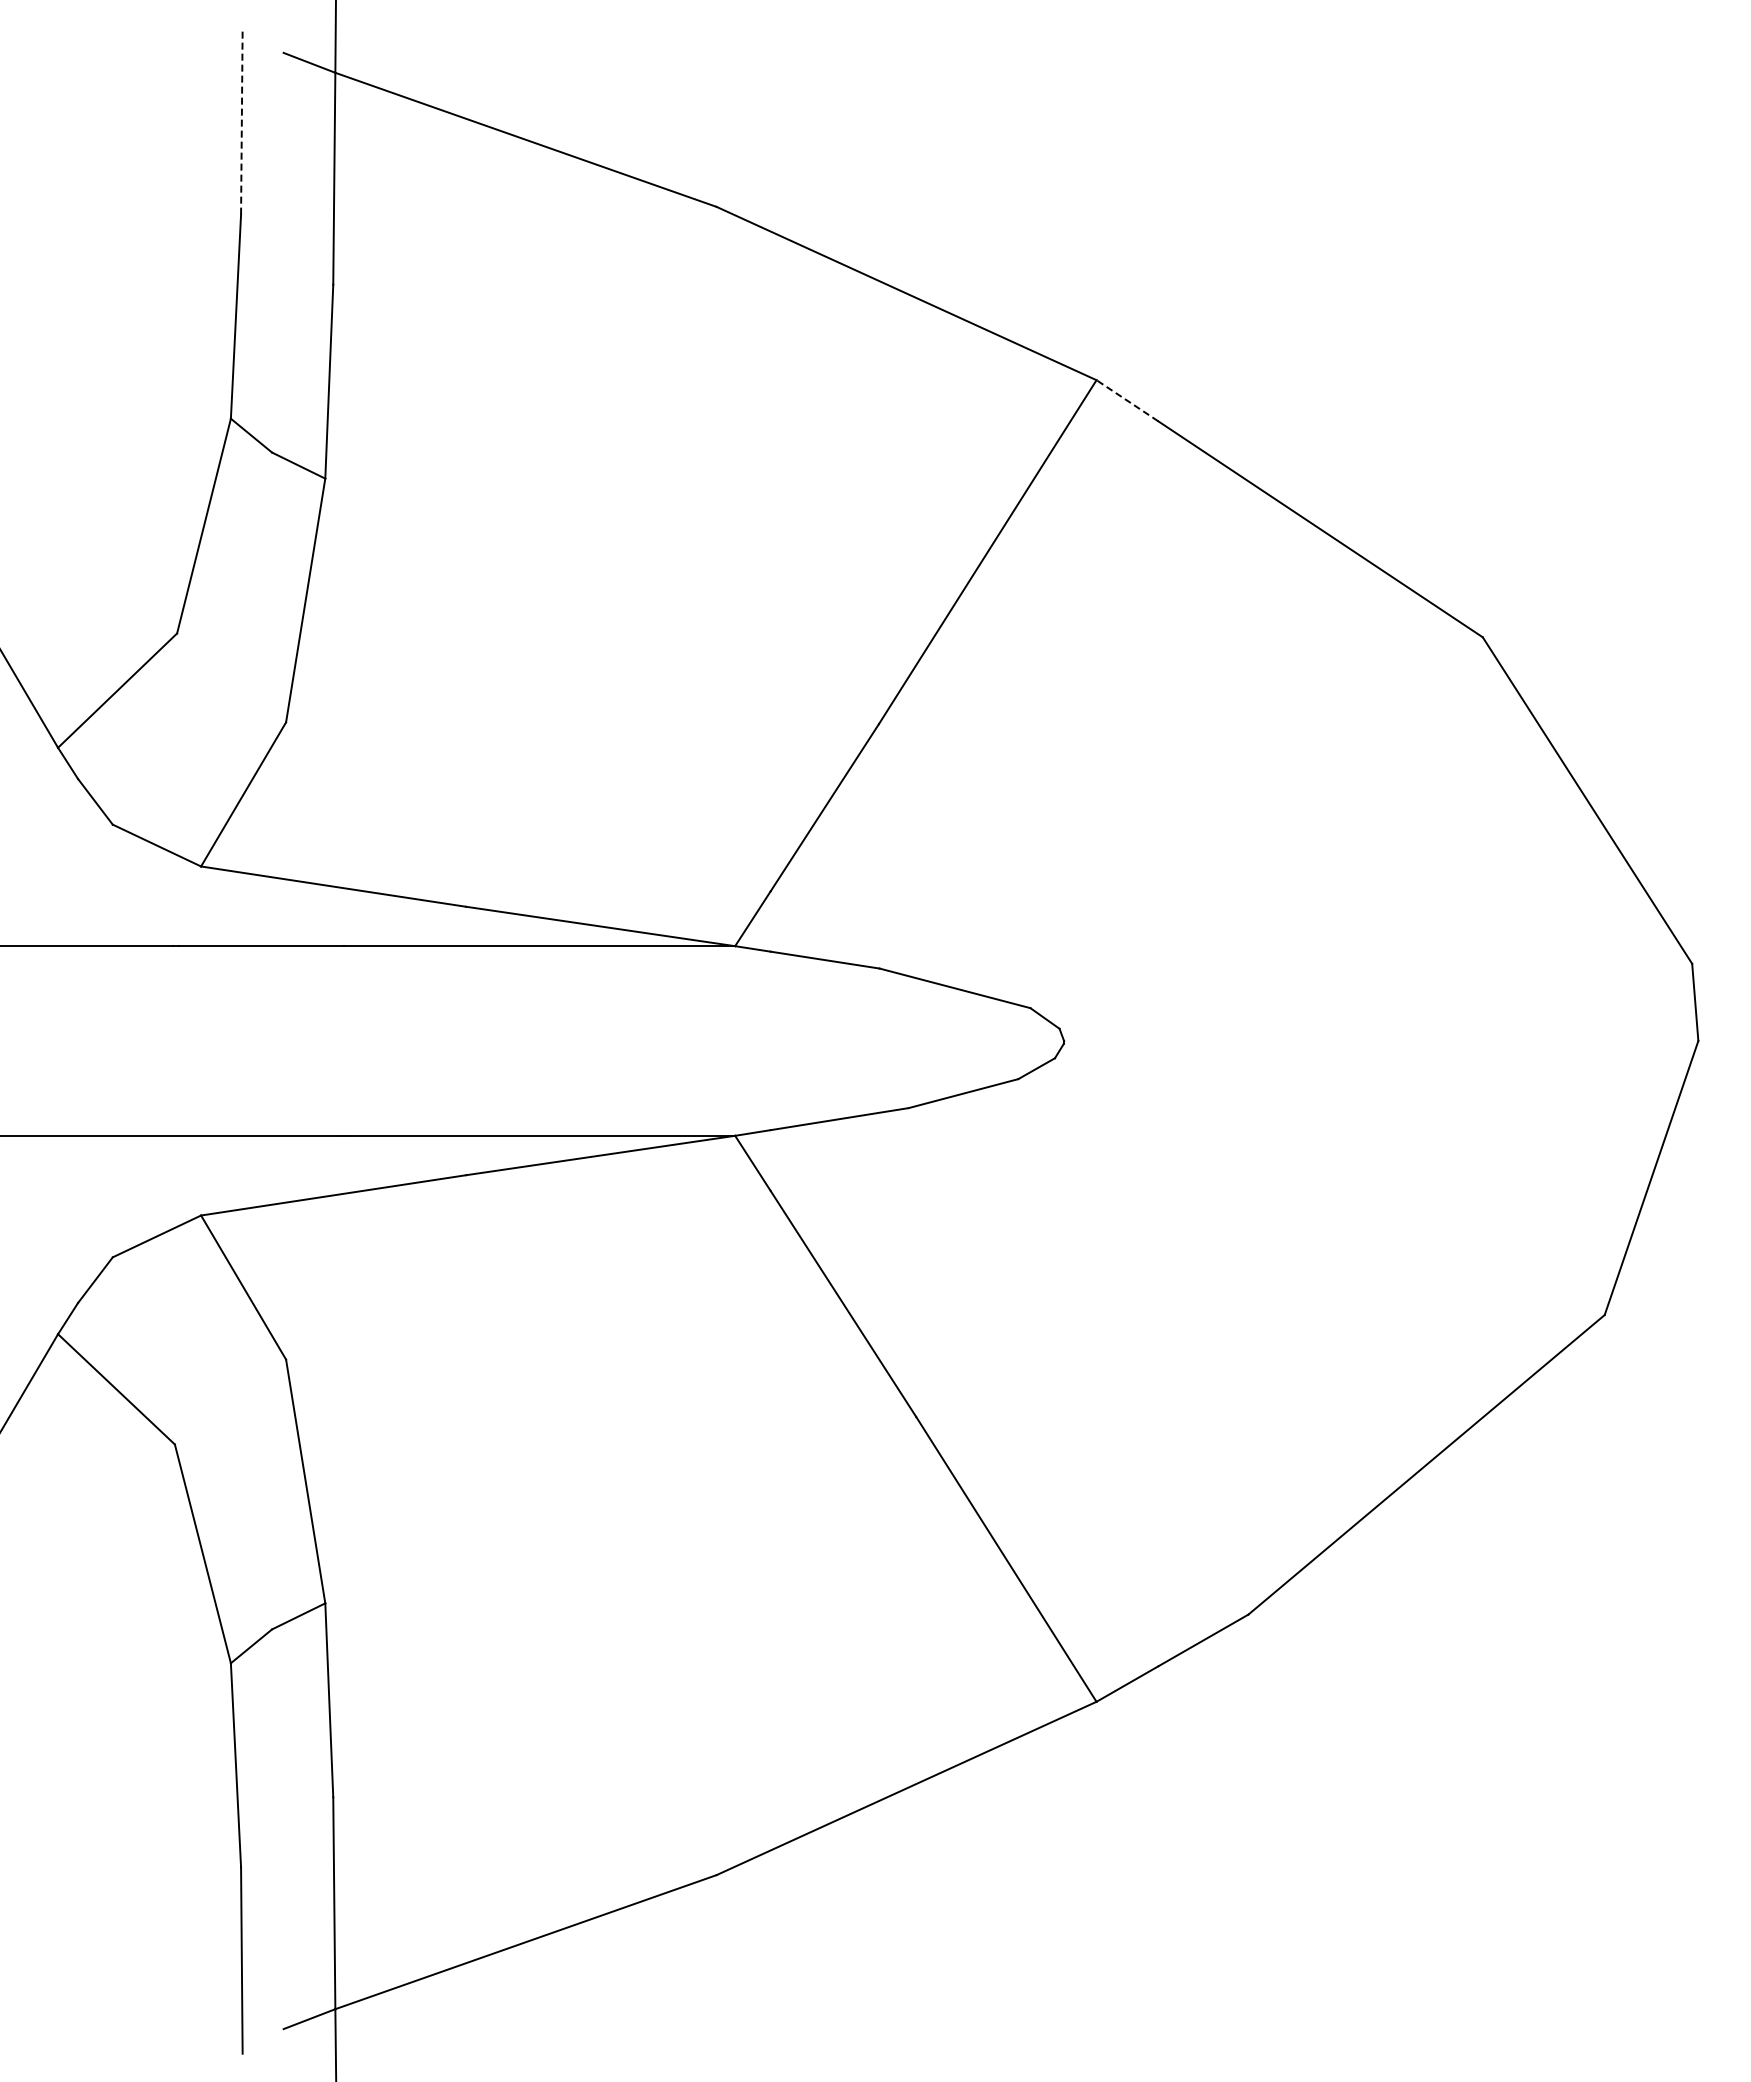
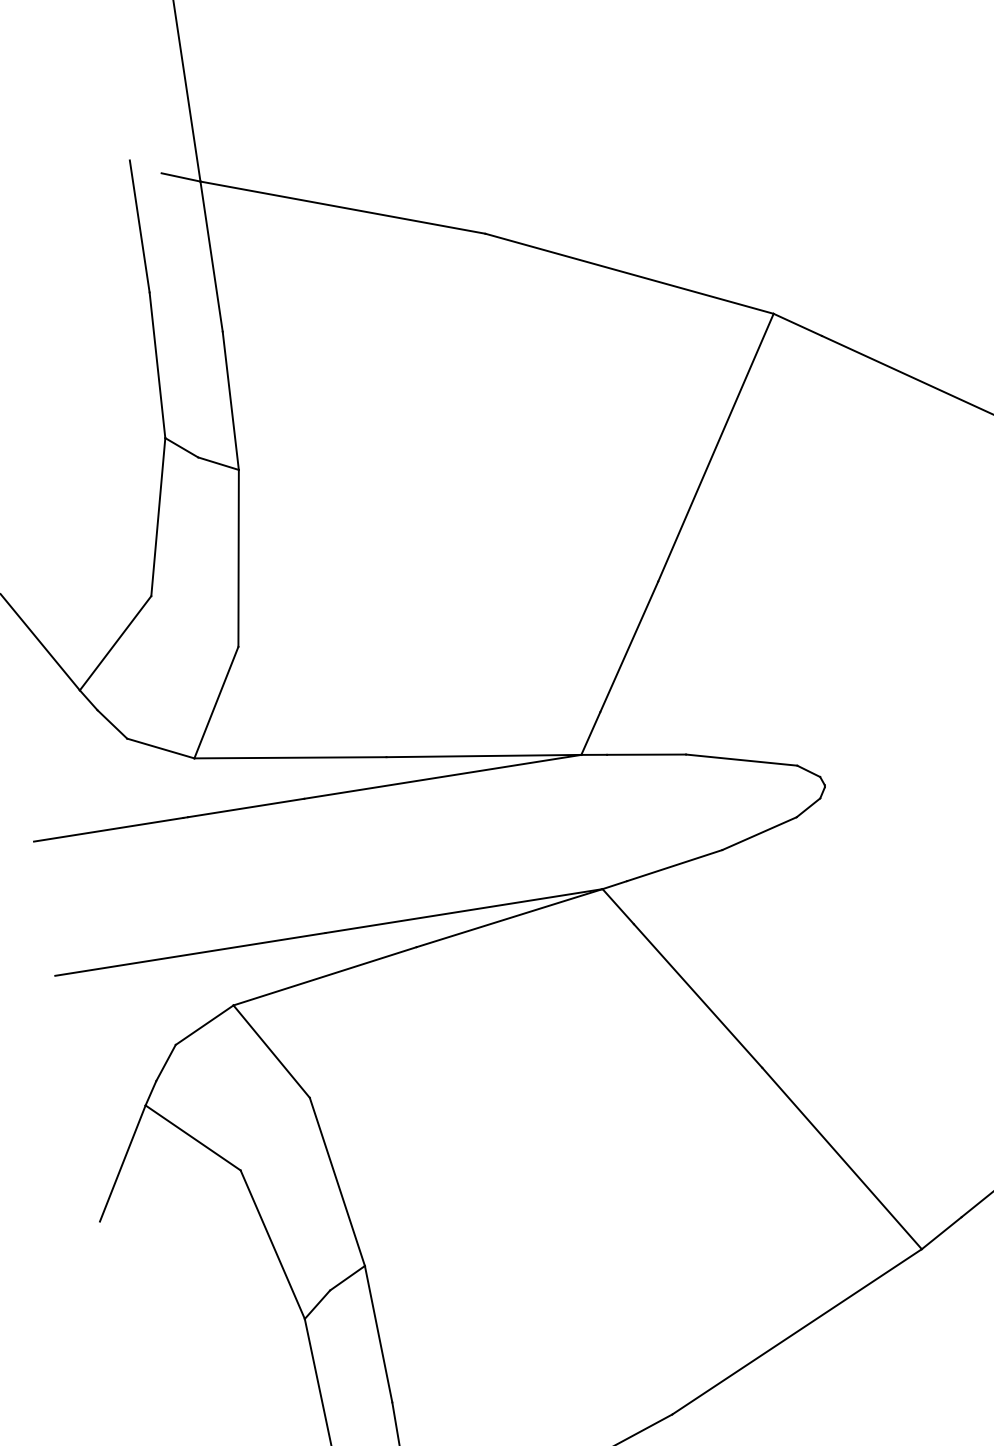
line: (241, 120) -> (139, 225), dashed -> solid
line: (1126, 400) -> (797, 324), dashed -> solid

